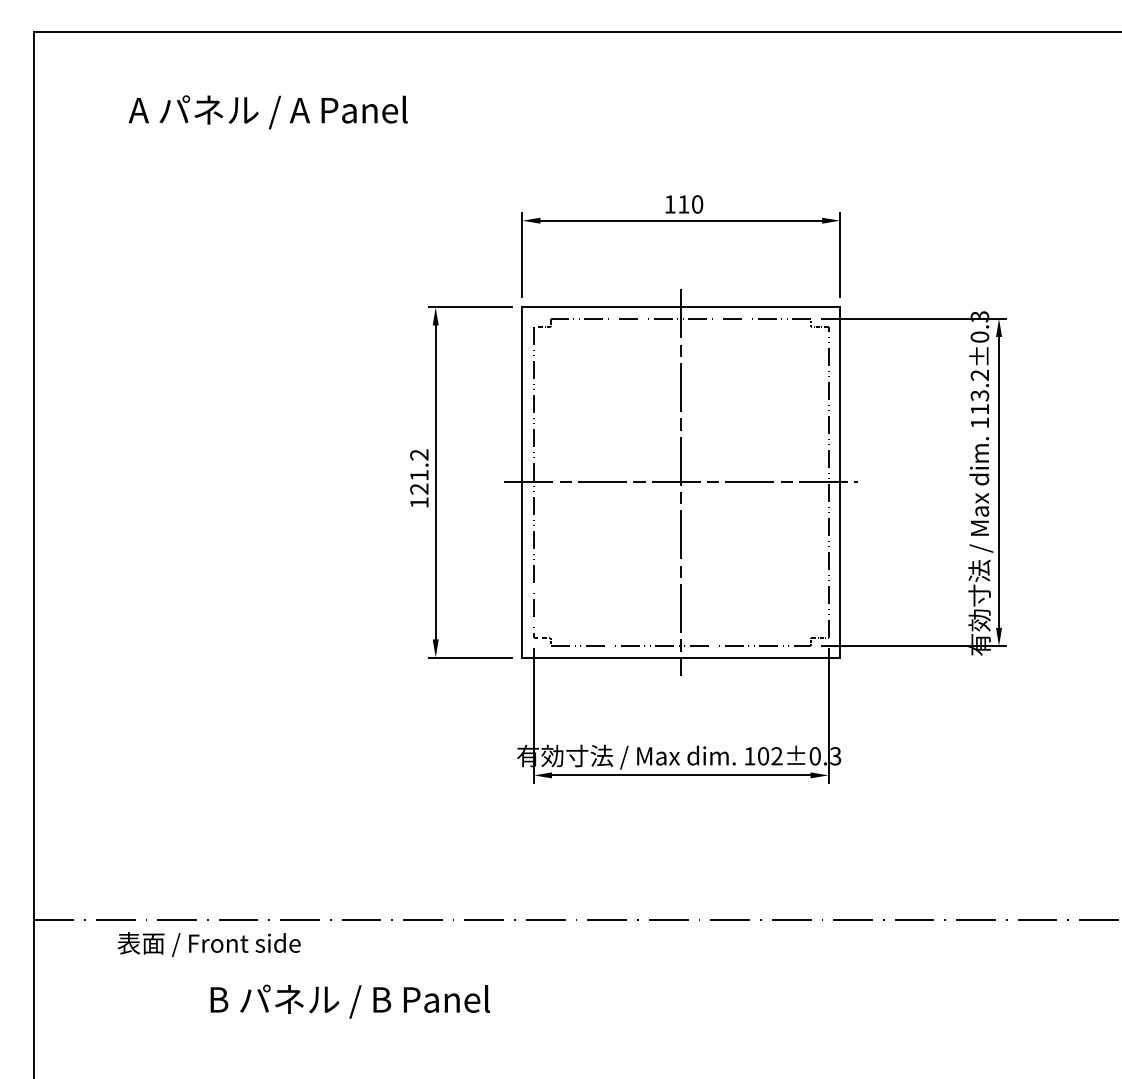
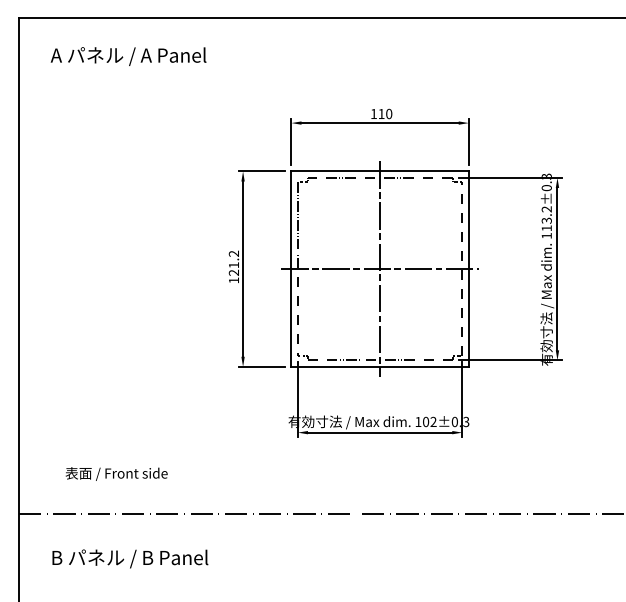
text: (268, 112) -> (128, 56), moved
text: (208, 943) -> (116, 473), moved
text: (350, 1000) -> (130, 558), moved

